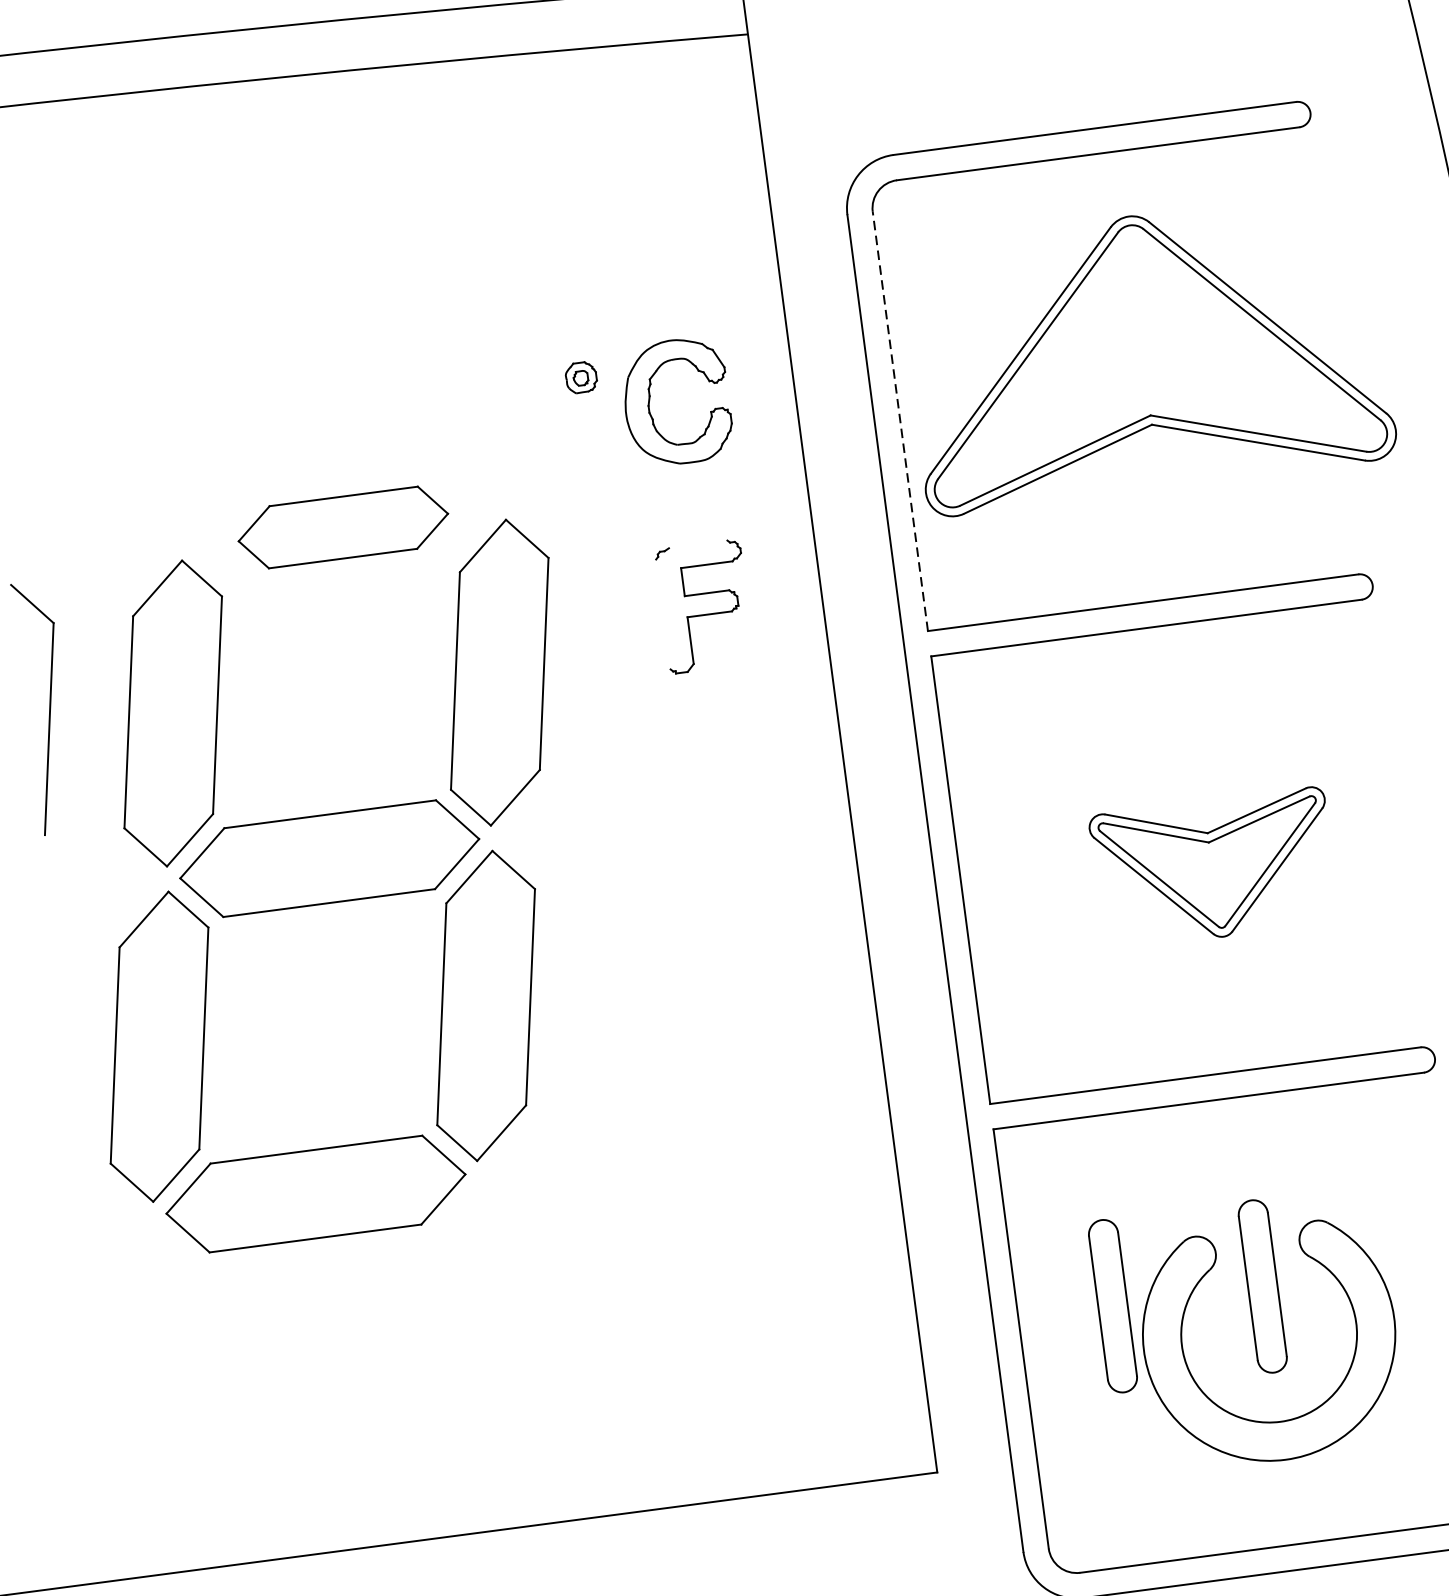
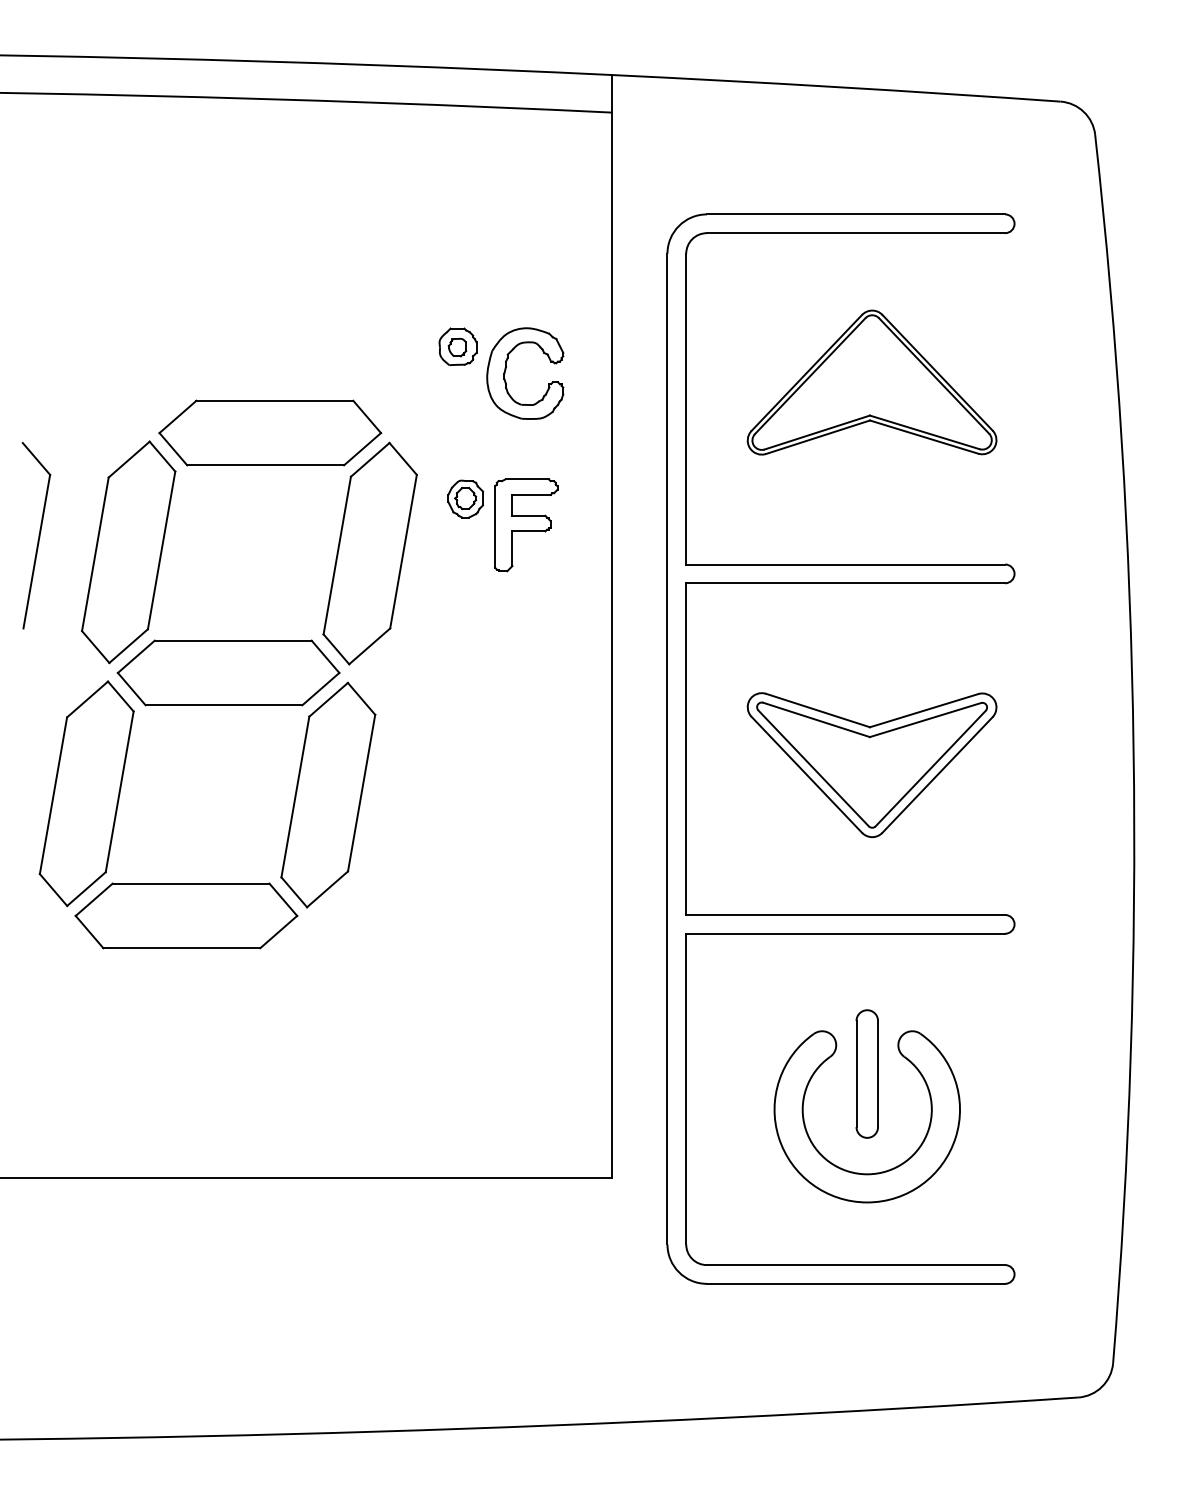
part: (1145, 352) -> (871, 382), size x0.71
part: (580, 377) -> (457, 346), size x1.67
line: (900, 420) -> (686, 408), dashed -> solid
part: (343, 526) -> (270, 432), size x1.43
line: (697, 544) -> (526, 479), added
part: (618, 581) -> (465, 498), added
line: (663, 613) -> (495, 526), added
part: (1213, 868) -> (871, 764), size x1.43
part: (1111, 1305) -> (755, 1073), removed

